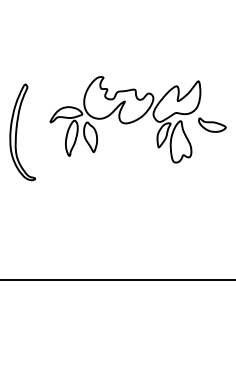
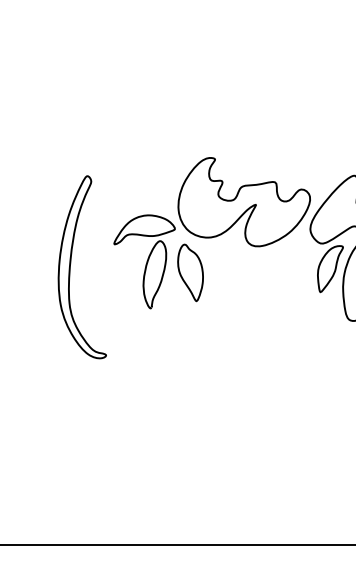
part: (22, 132) -> (81, 267), moved

